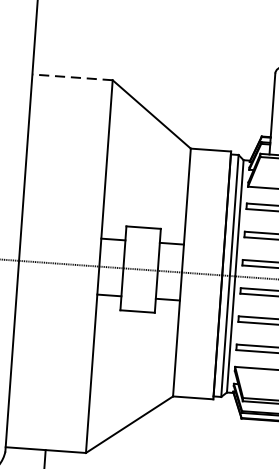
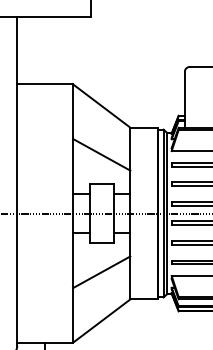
line: (72, 77) -> (45, 84), dashed -> solid
line: (146, 184) -> (101, 154), added
line: (134, 354) -> (101, 272), added

